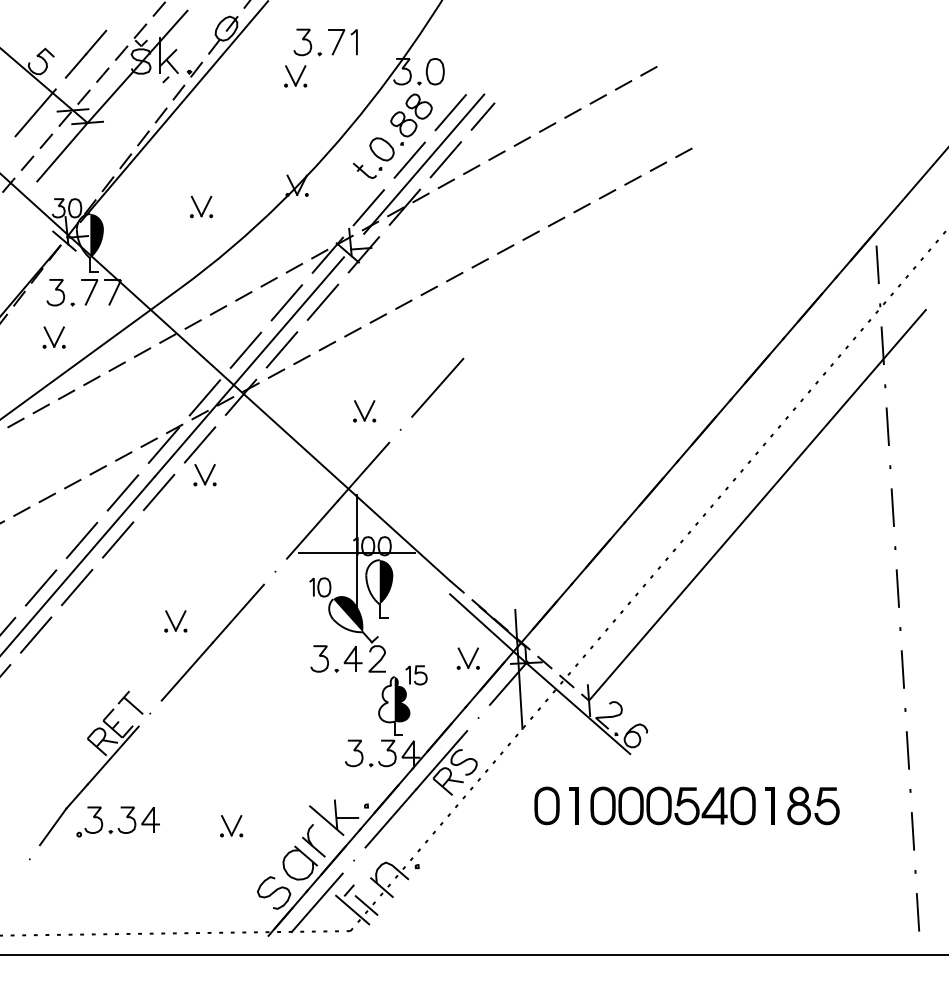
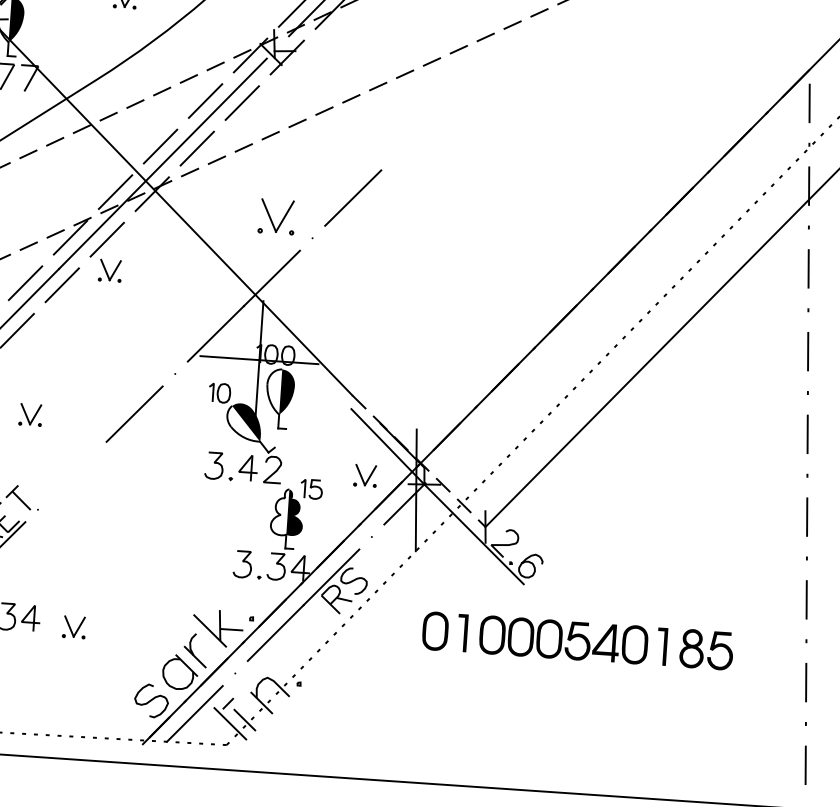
part: (364, 411) -> (277, 217), size x1.6
part: (175, 621) -> (30, 415), moved
line: (186, 671) -> (77, 469), removed
part: (231, 826) -> (74, 627), moved

